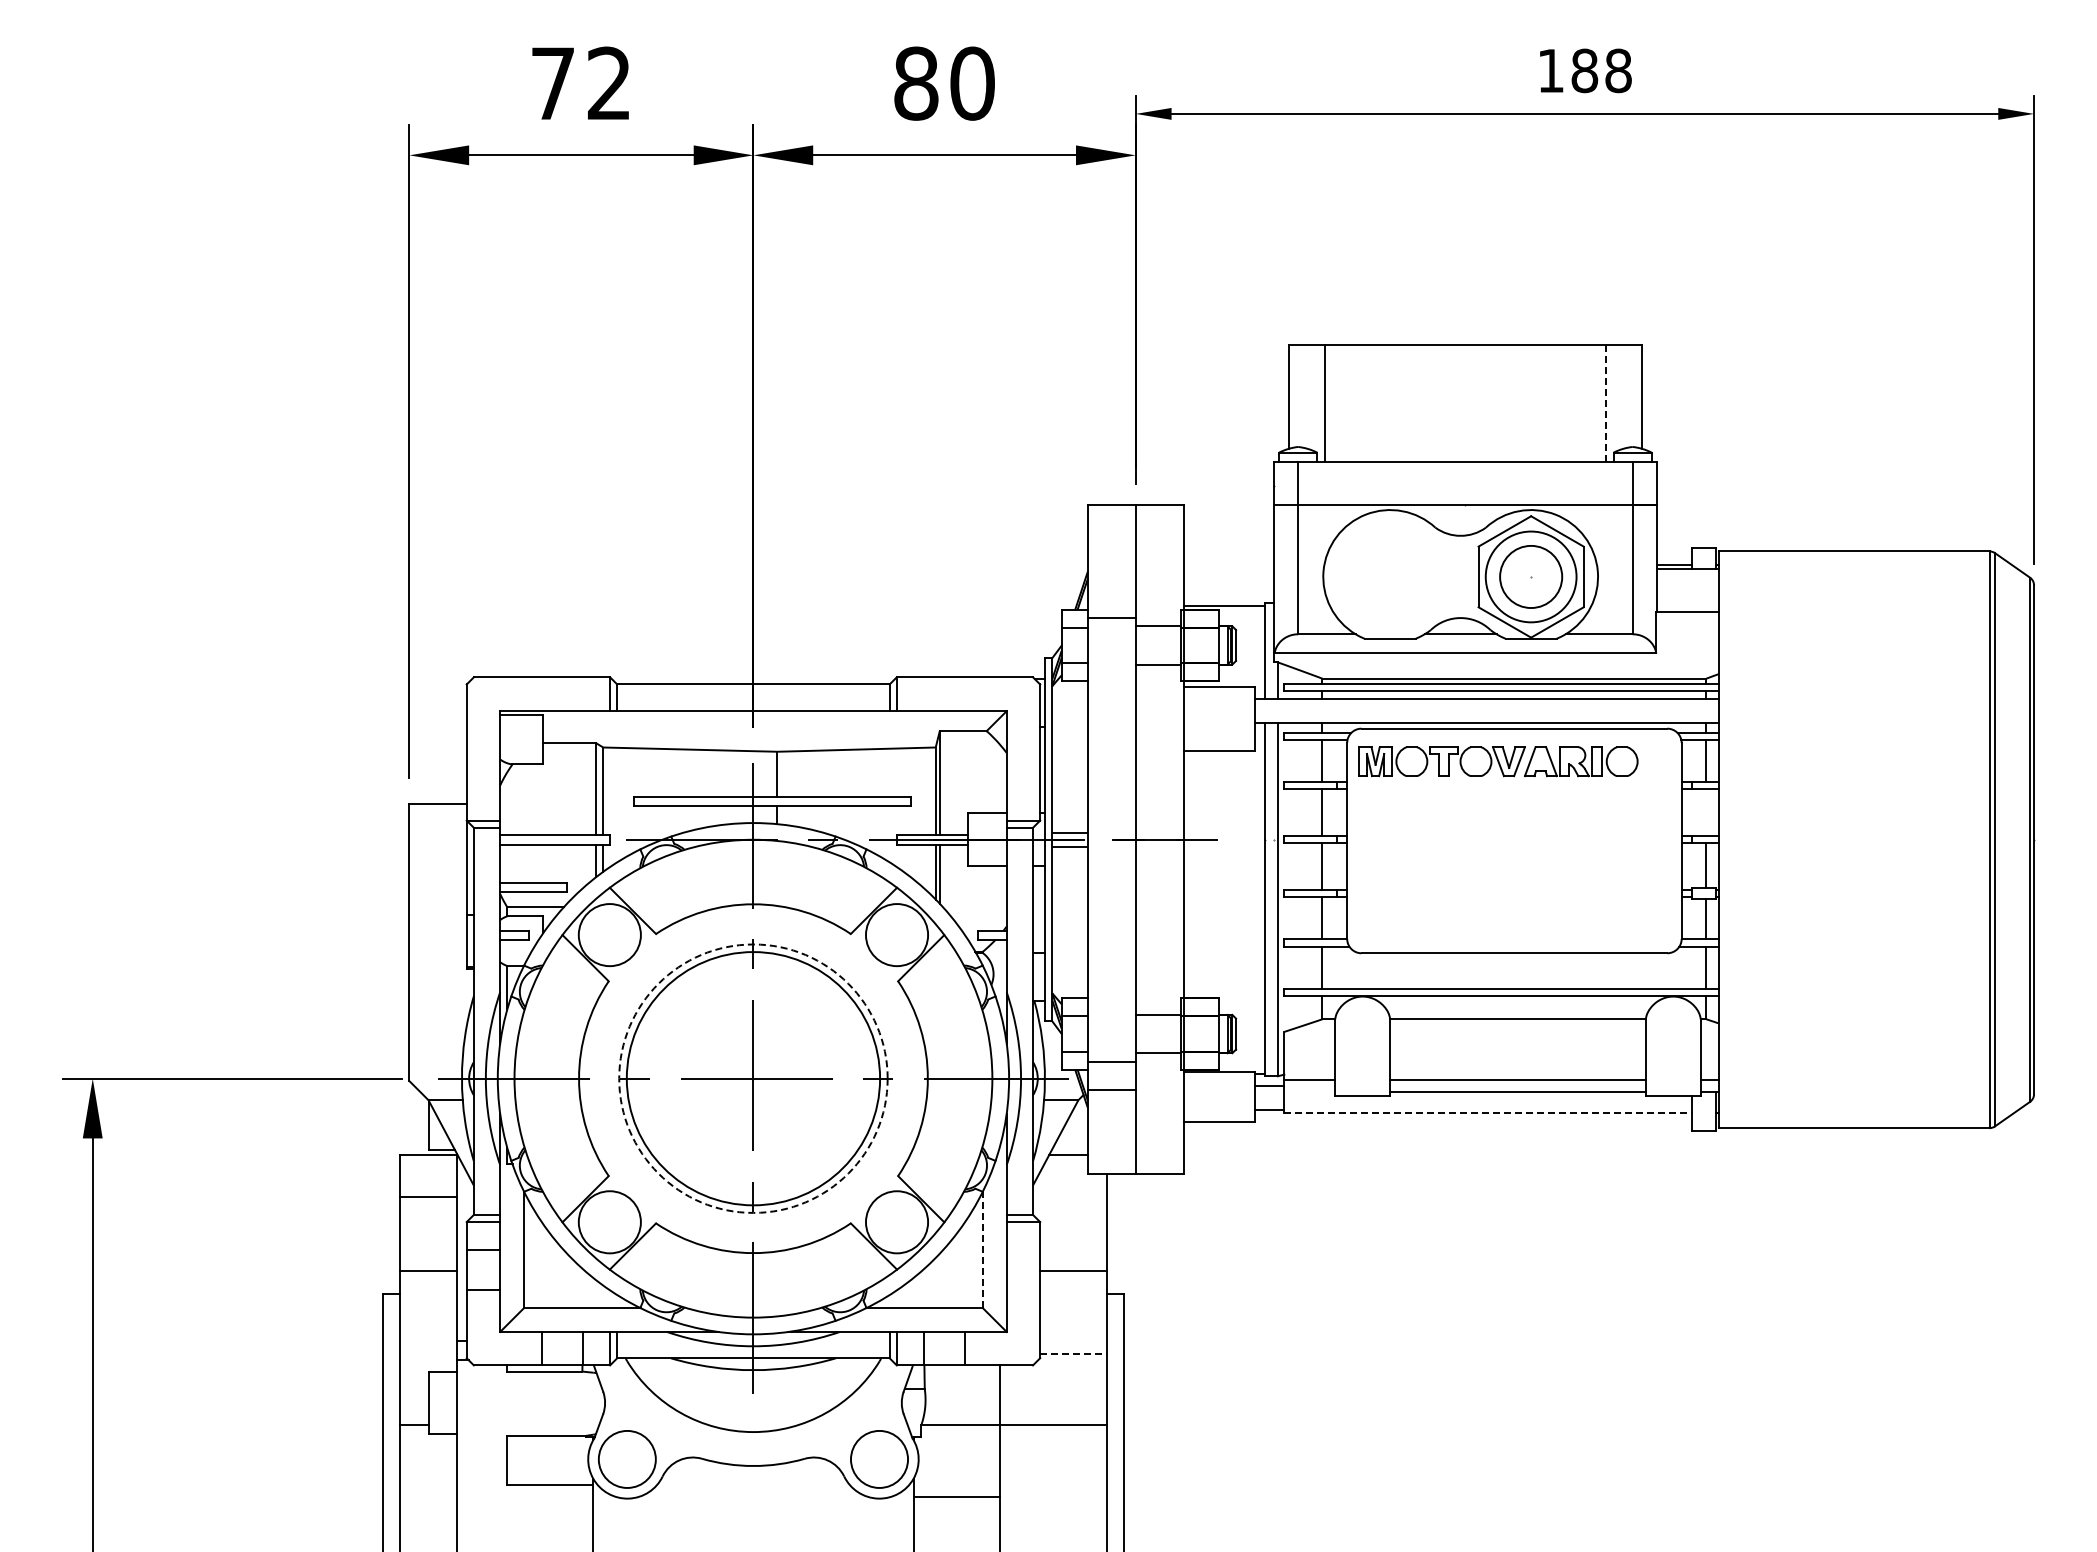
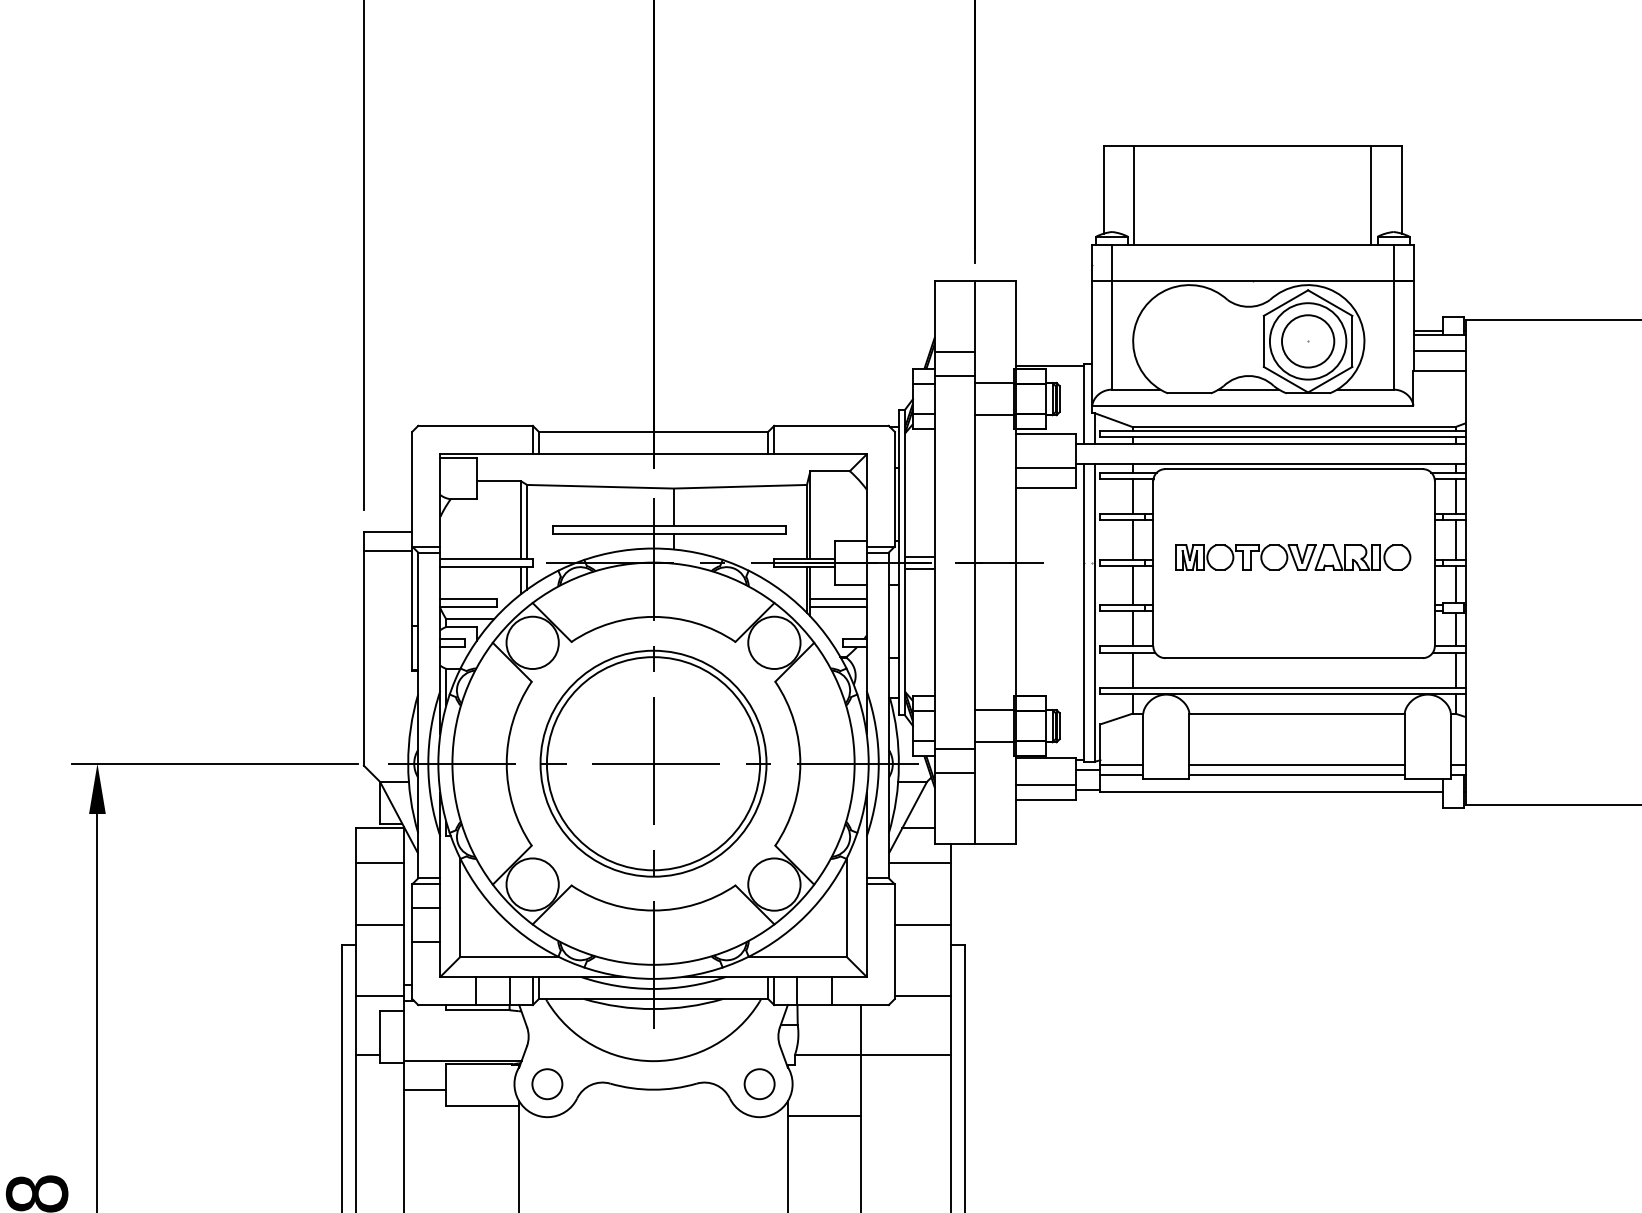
line: (1606, 403) -> (1371, 195), dashed -> solid
line: (1687, 588) -> (1439, 351), added
line: (1111, 589) -> (954, 351), added
line: (1219, 727) -> (1045, 468), added
part: (1498, 761) -> (1293, 557), moved
line: (1706, 812) -> (1455, 539), added
line: (437, 825) -> (387, 550), added
line: (972, 882) -> (837, 598), added
line: (972, 892) -> (837, 607), added
circle: (753, 1078) -> (653, 763), dashed -> solid
line: (1309, 1091) -> (1121, 774), added
line: (1219, 1103) -> (1045, 784), added
line: (1488, 1112) -> (1272, 792), dashed -> solid
line: (1069, 1197) -> (919, 863), added
line: (982, 1249) -> (846, 907), dashed -> solid
line: (428, 1354) -> (380, 995), added
line: (1074, 1354) -> (923, 995), dashed -> solid
line: (526, 1431) -> (462, 1060), added
circle: (627, 1459) -> (547, 1084), size x0.62
circle: (879, 1459) -> (759, 1084), size x0.62
line: (482, 1466) -> (425, 1090), added

